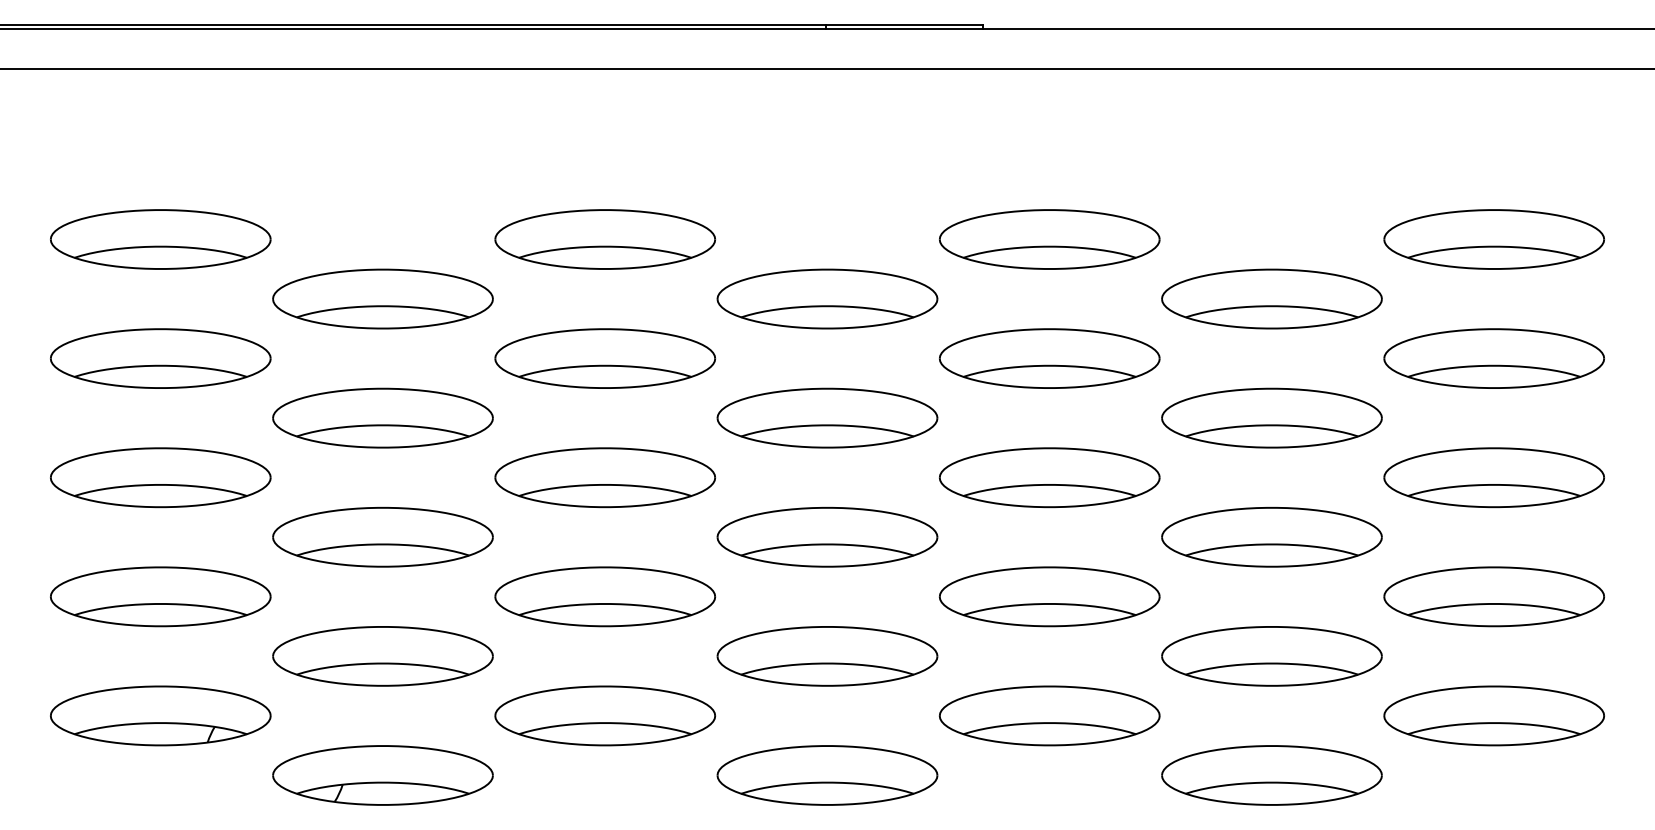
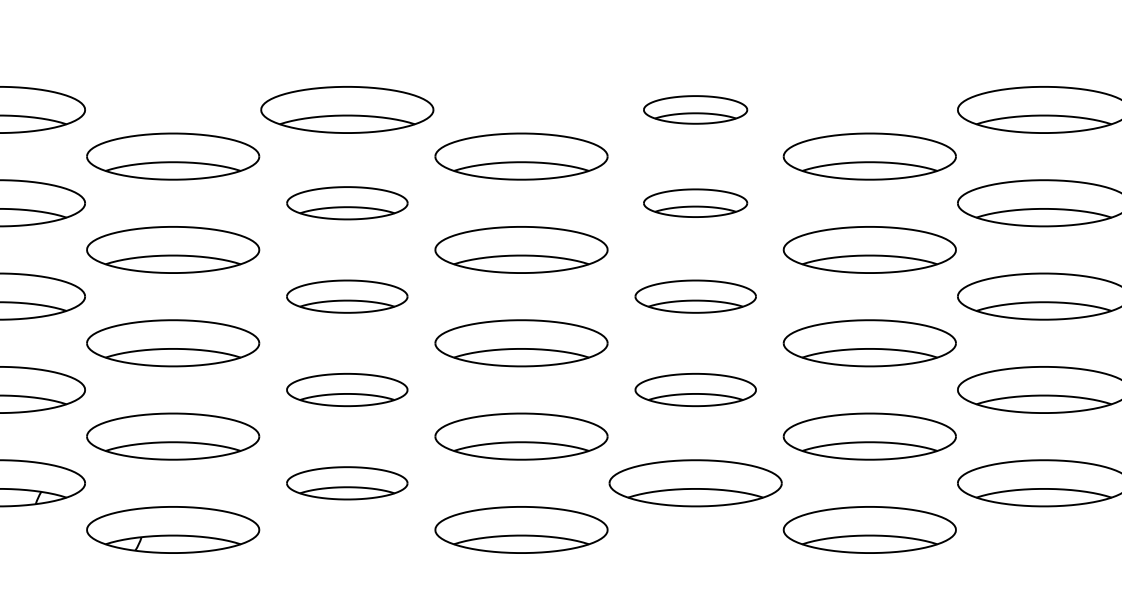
part: (1049, 239) -> (695, 109), size x0.6
part: (605, 358) -> (347, 203), size x0.7
part: (1049, 358) -> (695, 203), size x0.6
part: (604, 477) -> (346, 296), size x0.7
part: (1049, 477) -> (695, 296), size x0.7
part: (604, 596) -> (346, 389), size x0.7
part: (1049, 596) -> (695, 389), size x0.7
part: (604, 715) -> (346, 482), size x0.7

